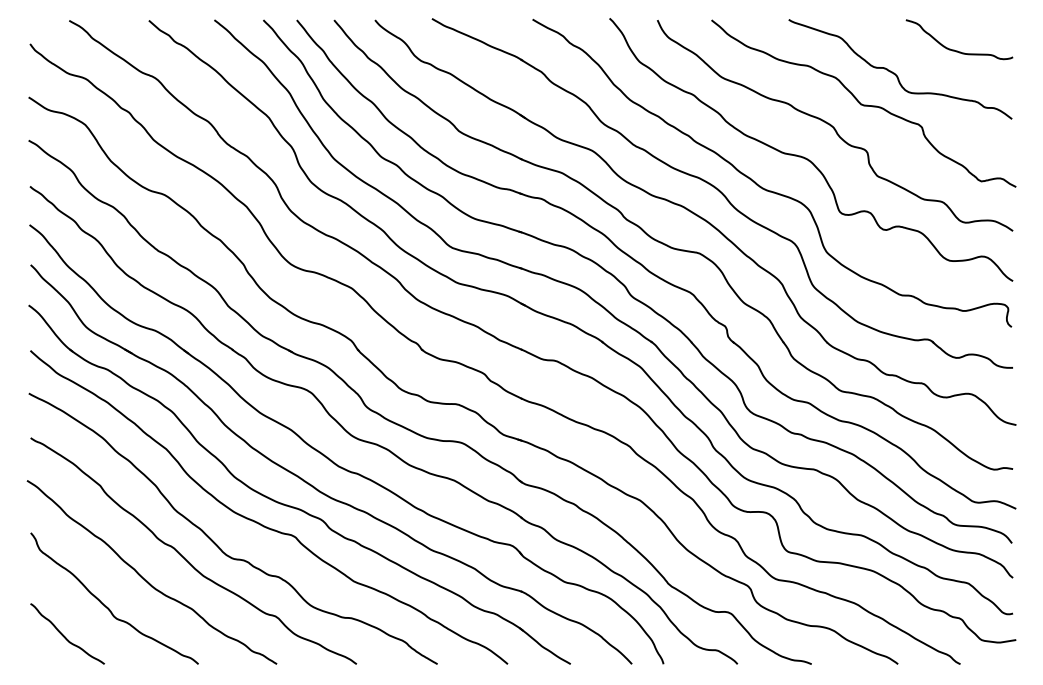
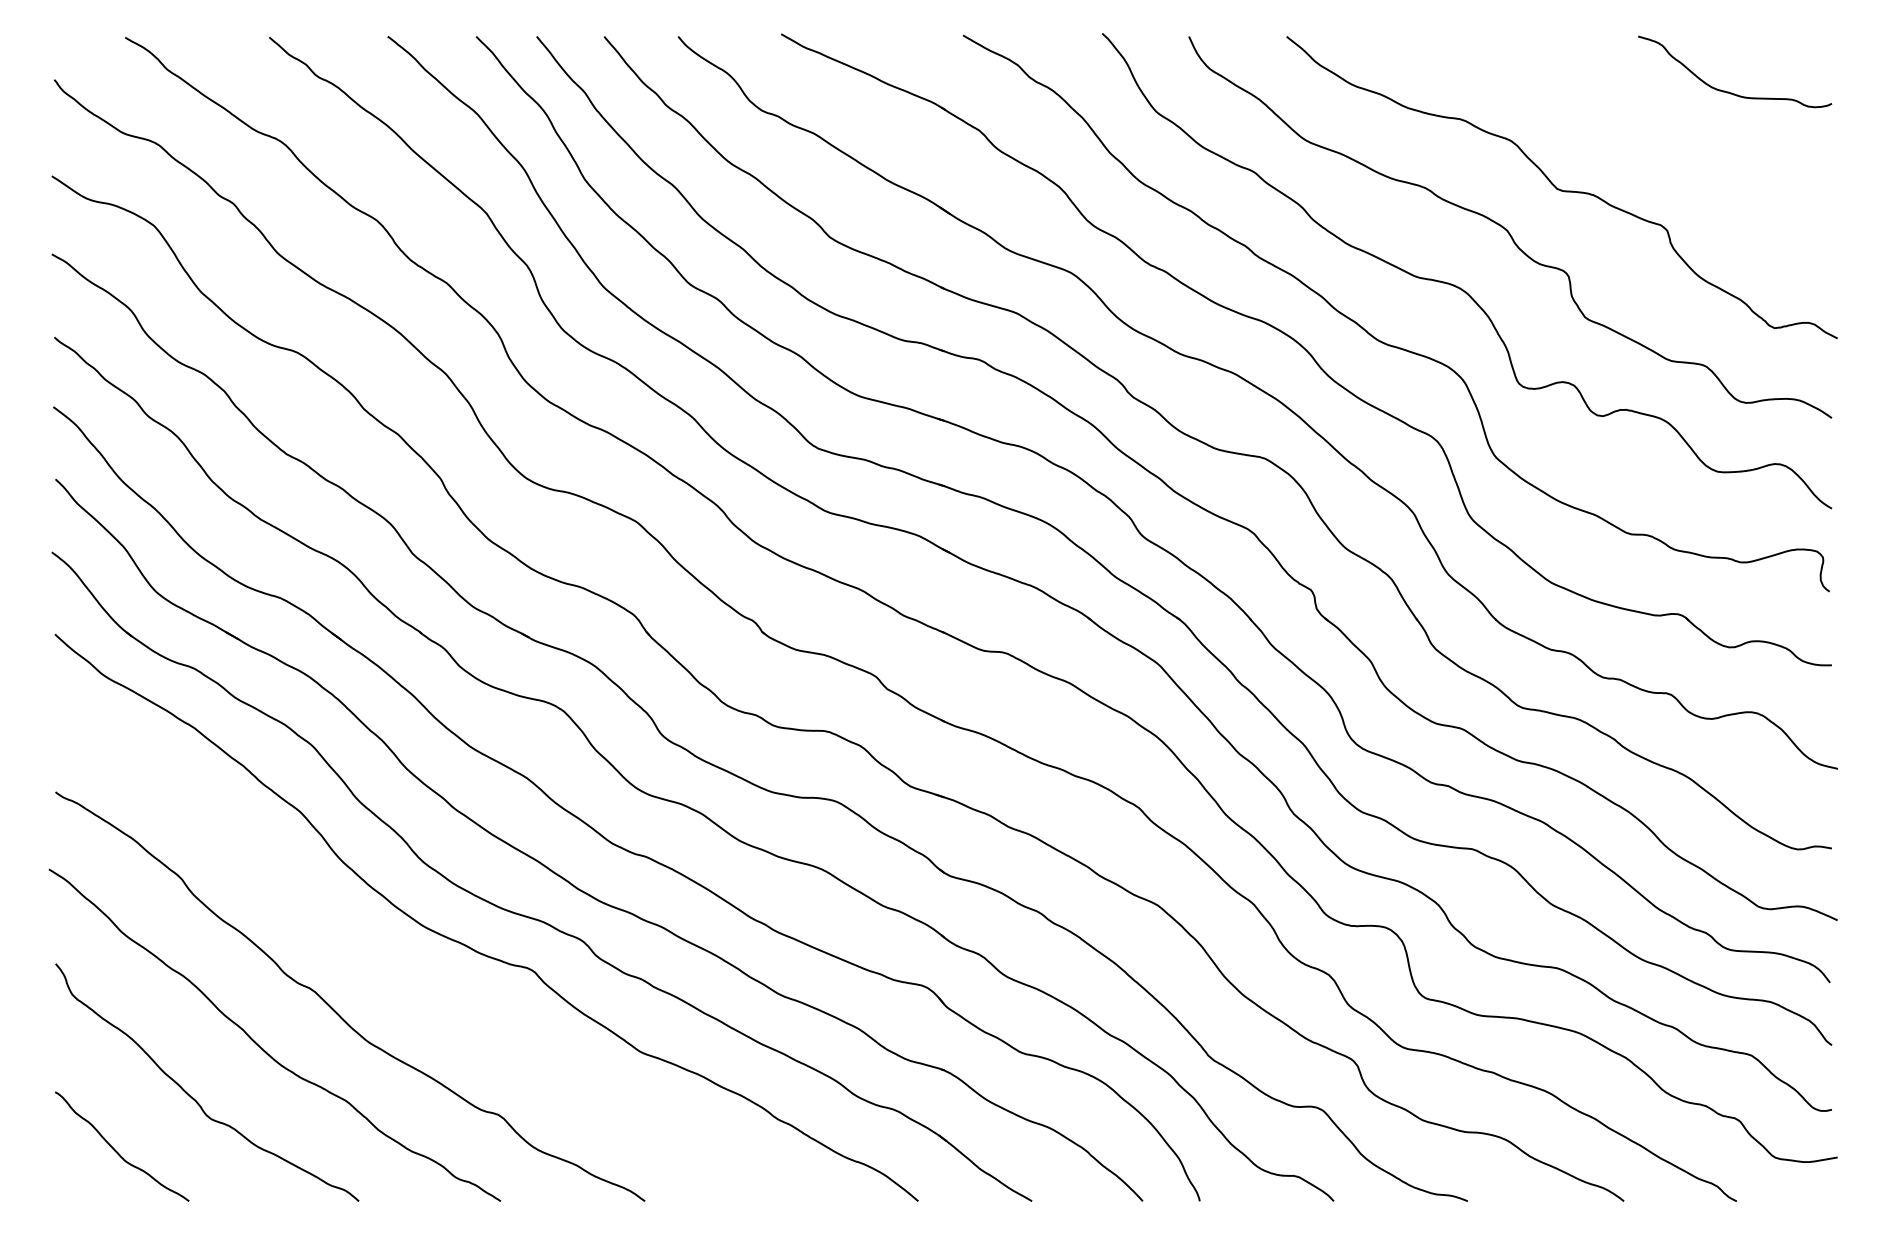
curve: (895, 73) -> (1619, 133), removed
curve: (216, 543) -> (391, 982), removed

